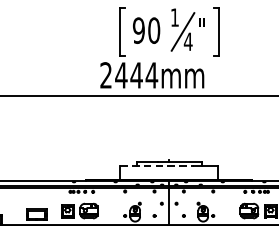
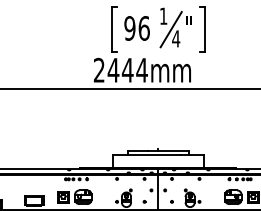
text: (153, 30) -> (143, 28), 90 -> 96
line: (157, 166) -> (147, 155), dashed -> solid

